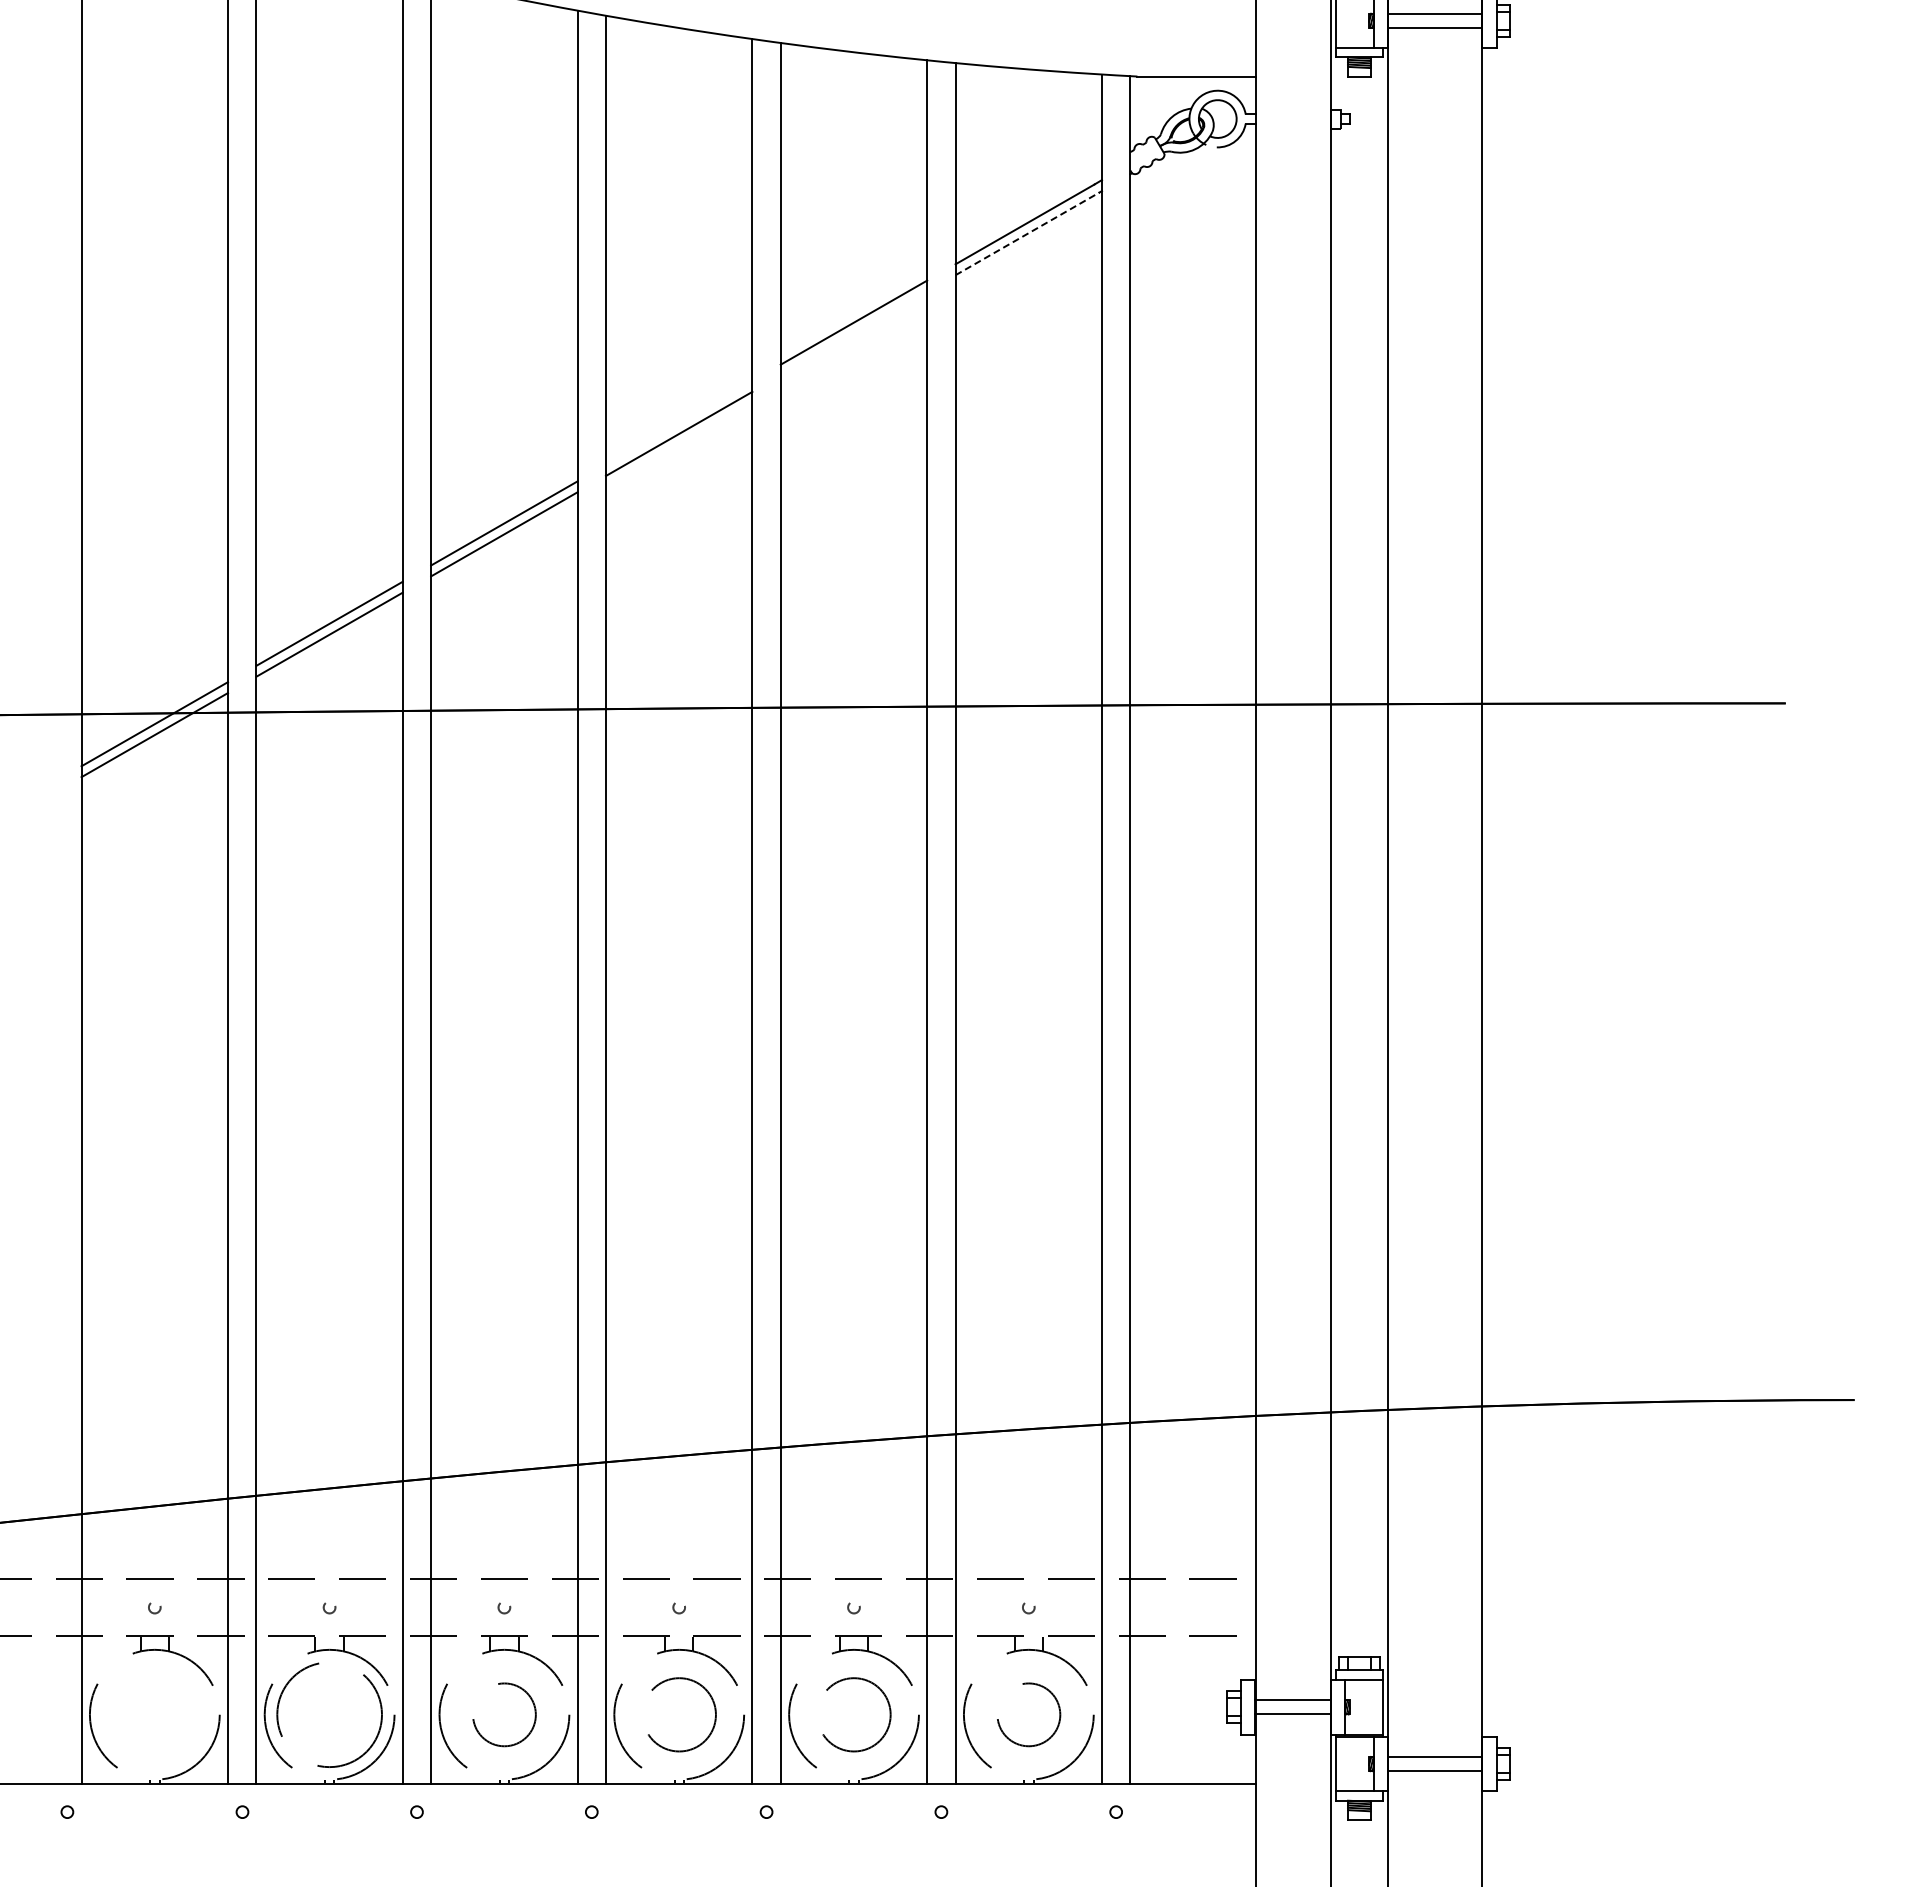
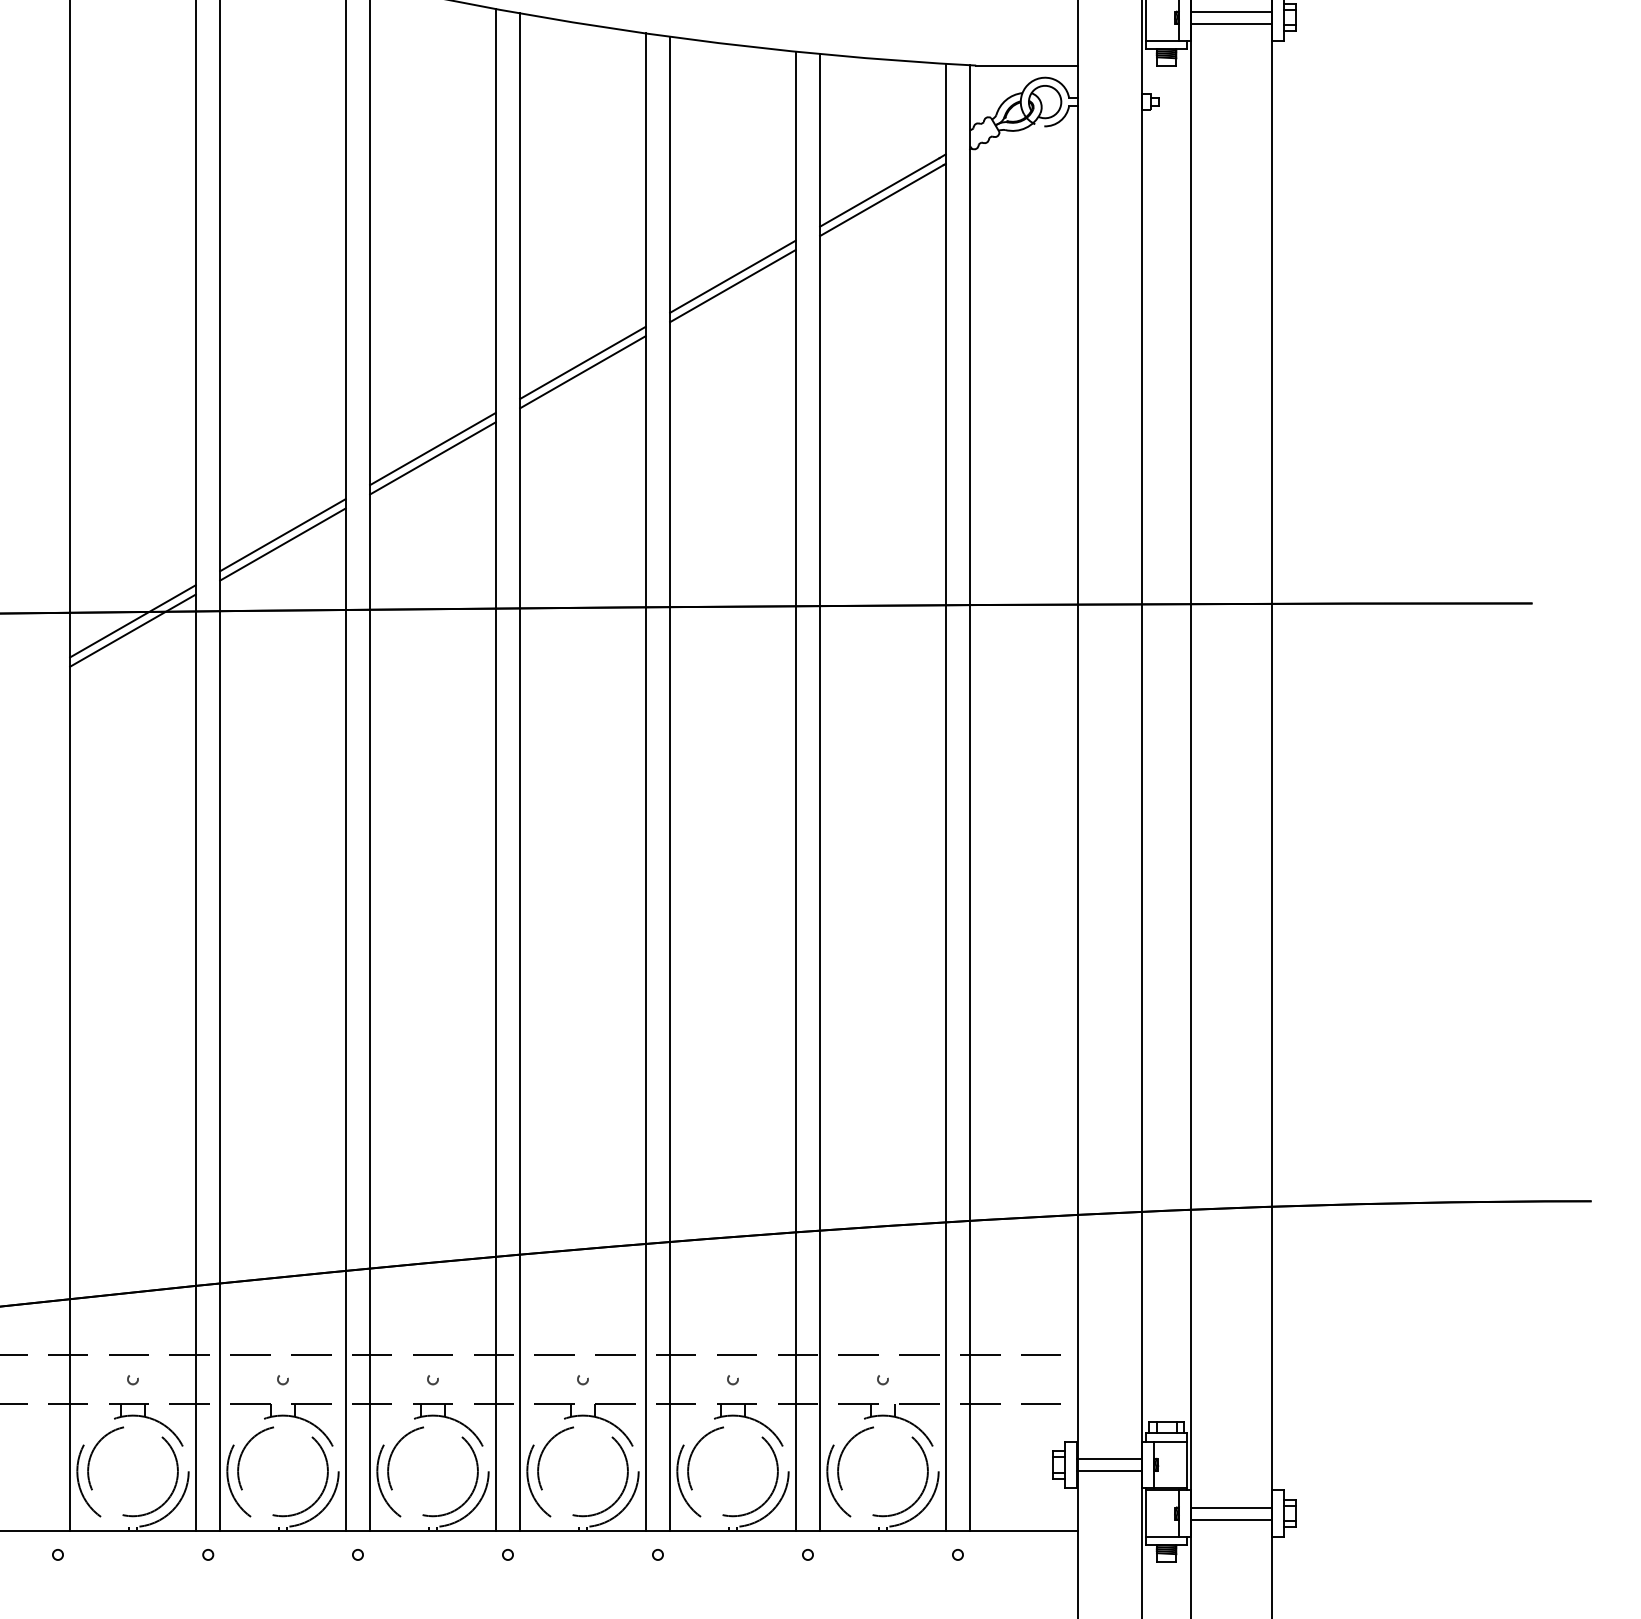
line: (1027, 233) -> (881, 200), dashed -> solid
line: (853, 333) -> (732, 286), added
line: (678, 422) -> (582, 362), added
circle: (154, 1714) -> (132, 1471), added
circle: (504, 1714) -> (433, 1471), size x1.67
circle: (679, 1714) -> (583, 1471), size x1.43
circle: (853, 1714) -> (732, 1471), size x1.43
circle: (1028, 1714) -> (882, 1471), size x1.67

